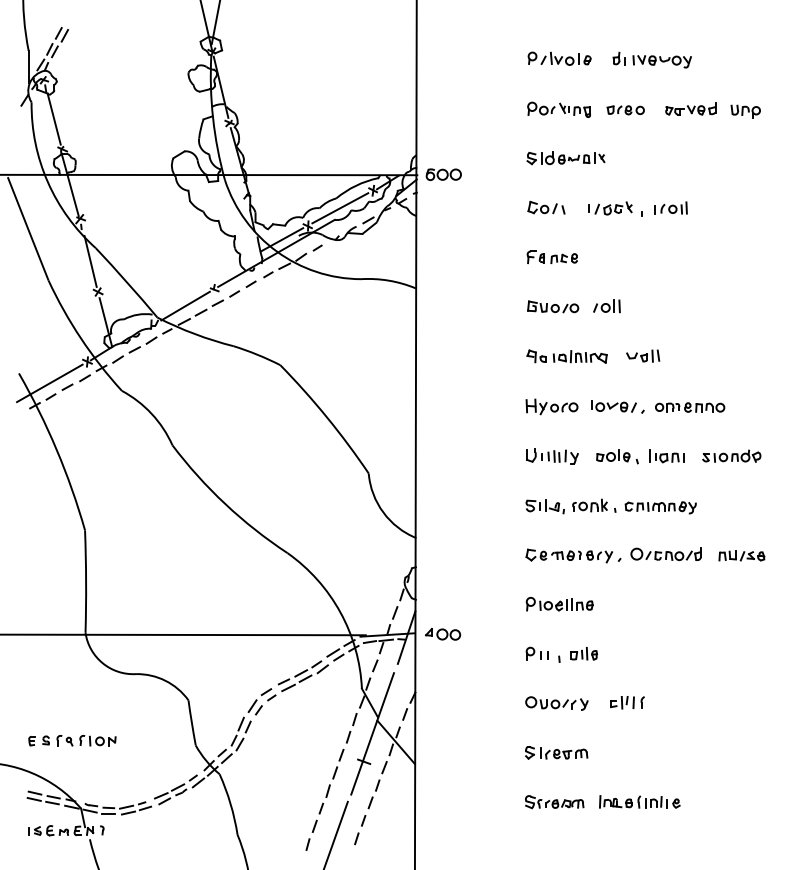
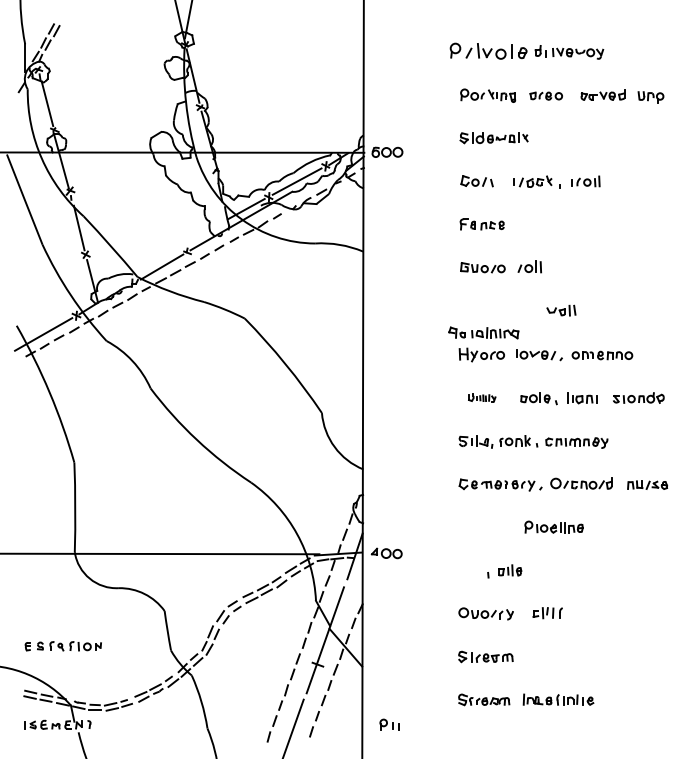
part: (559, 58) -> (488, 50), size x1.4
part: (566, 356) -> (483, 332), moved
part: (552, 456) -> (482, 398), size x0.6
part: (559, 603) -> (553, 526), moved
part: (536, 653) -> (388, 724), moved

